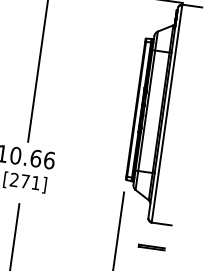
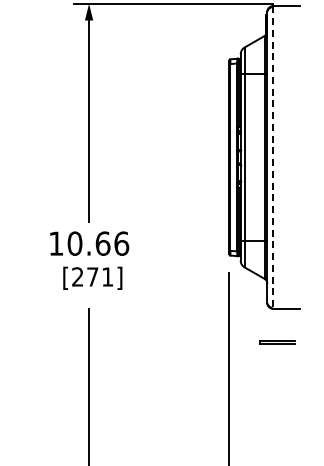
line: (166, 113) -> (272, 157), solid -> dashed

